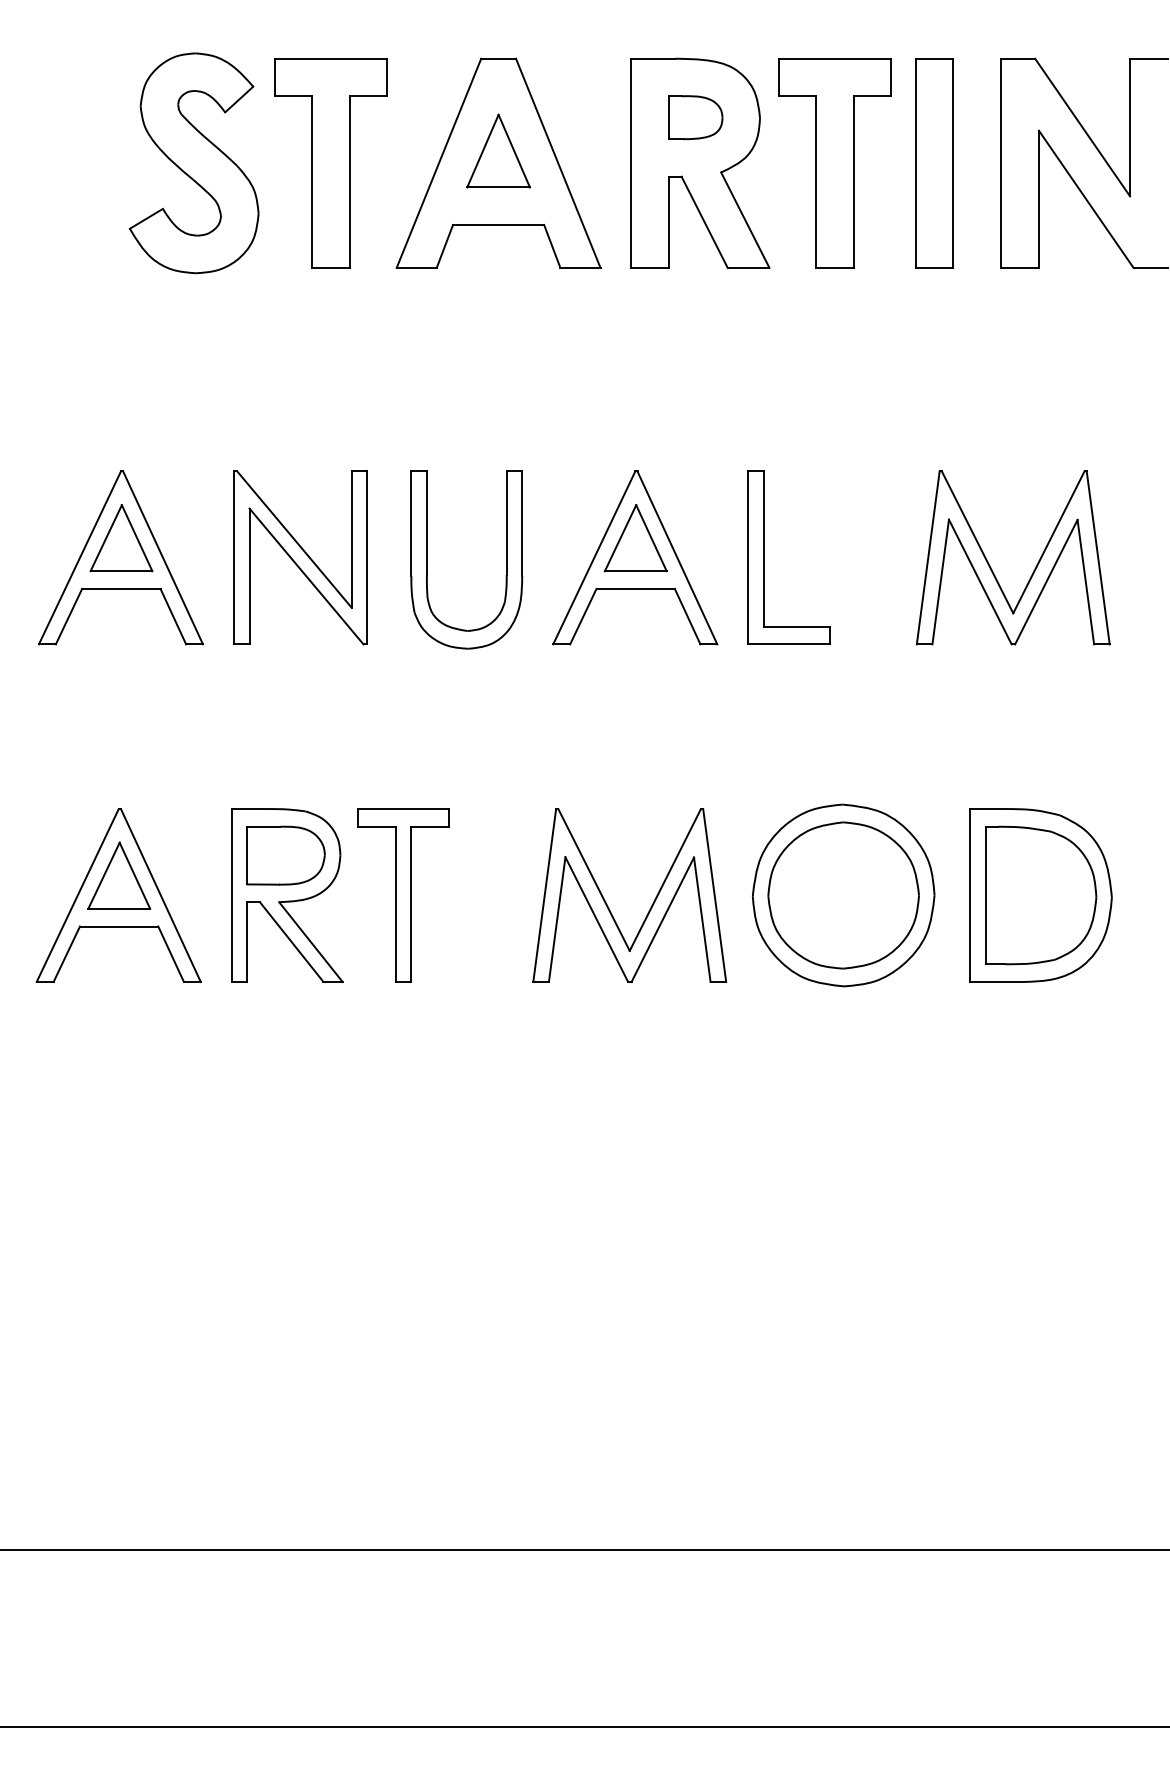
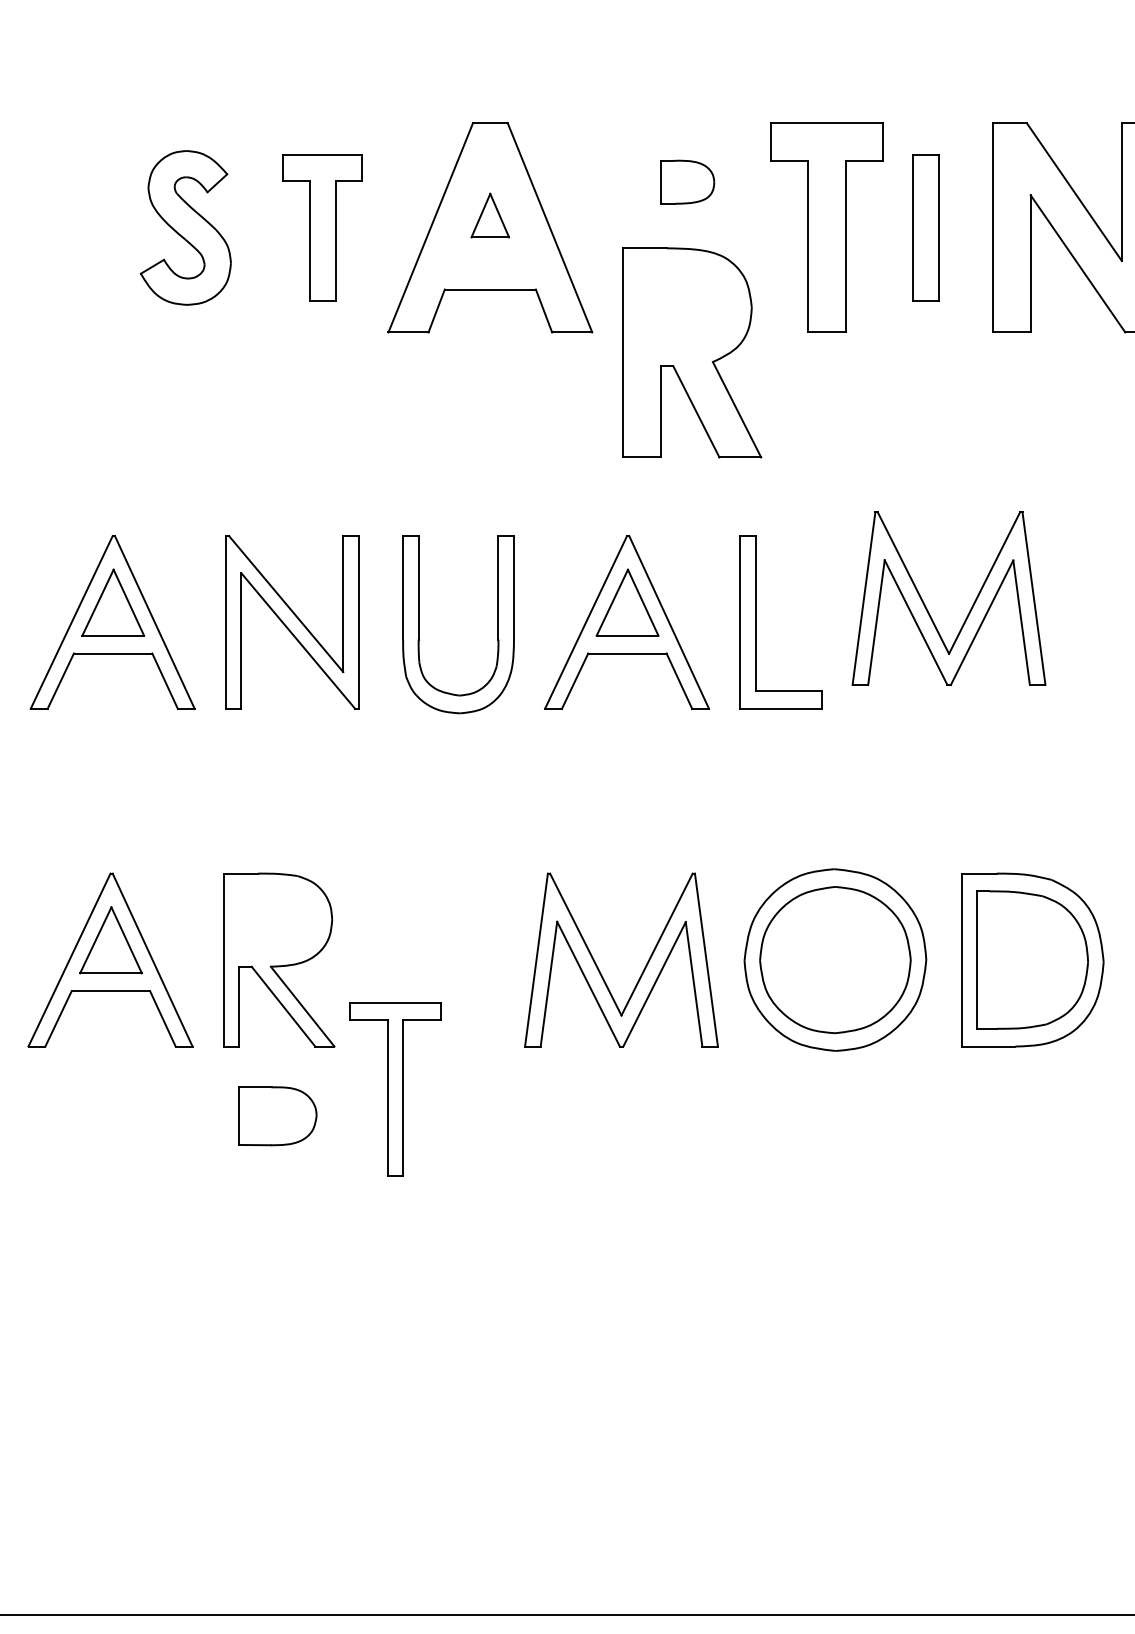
part: (498, 150) -> (490, 215), size x0.6
part: (700, 162) -> (692, 352), moved
part: (193, 163) -> (185, 228), size x0.7
part: (330, 163) -> (322, 228), size x0.7
part: (934, 163) -> (926, 228), size x0.7
part: (991, 567) -> (927, 608), moved
part: (285, 855) -> (277, 1116), moved
part: (403, 895) -> (395, 1089), moved

